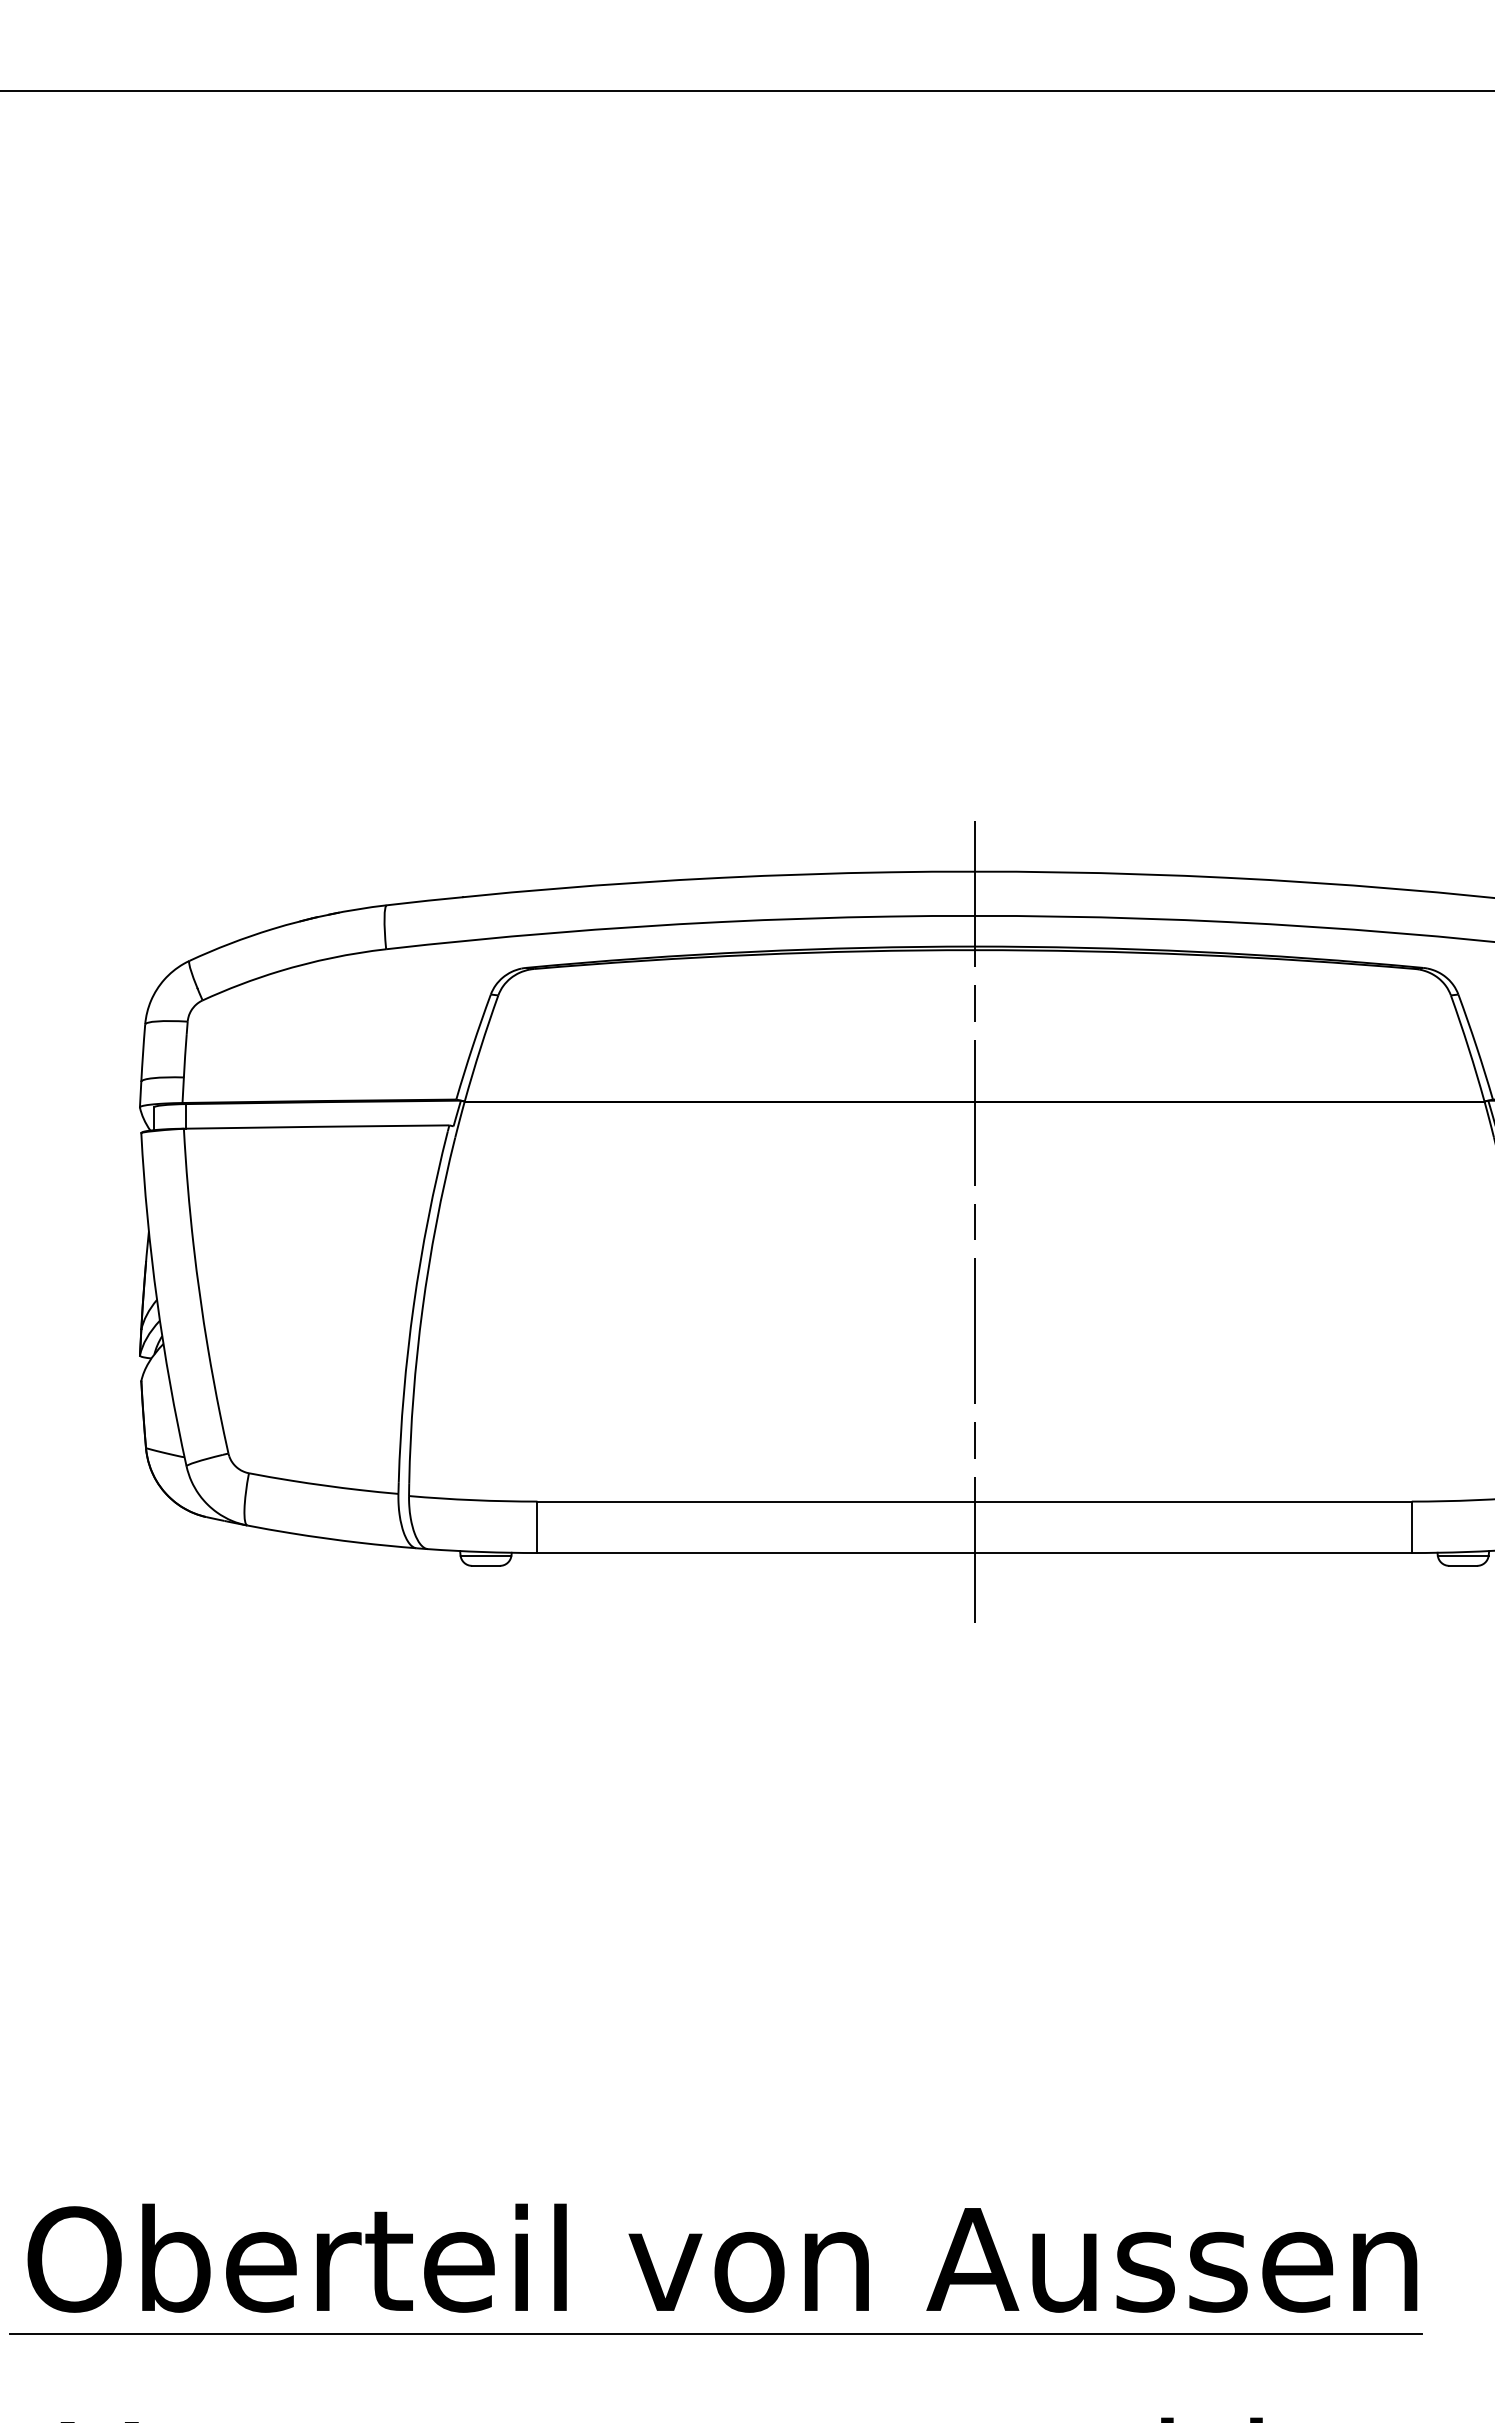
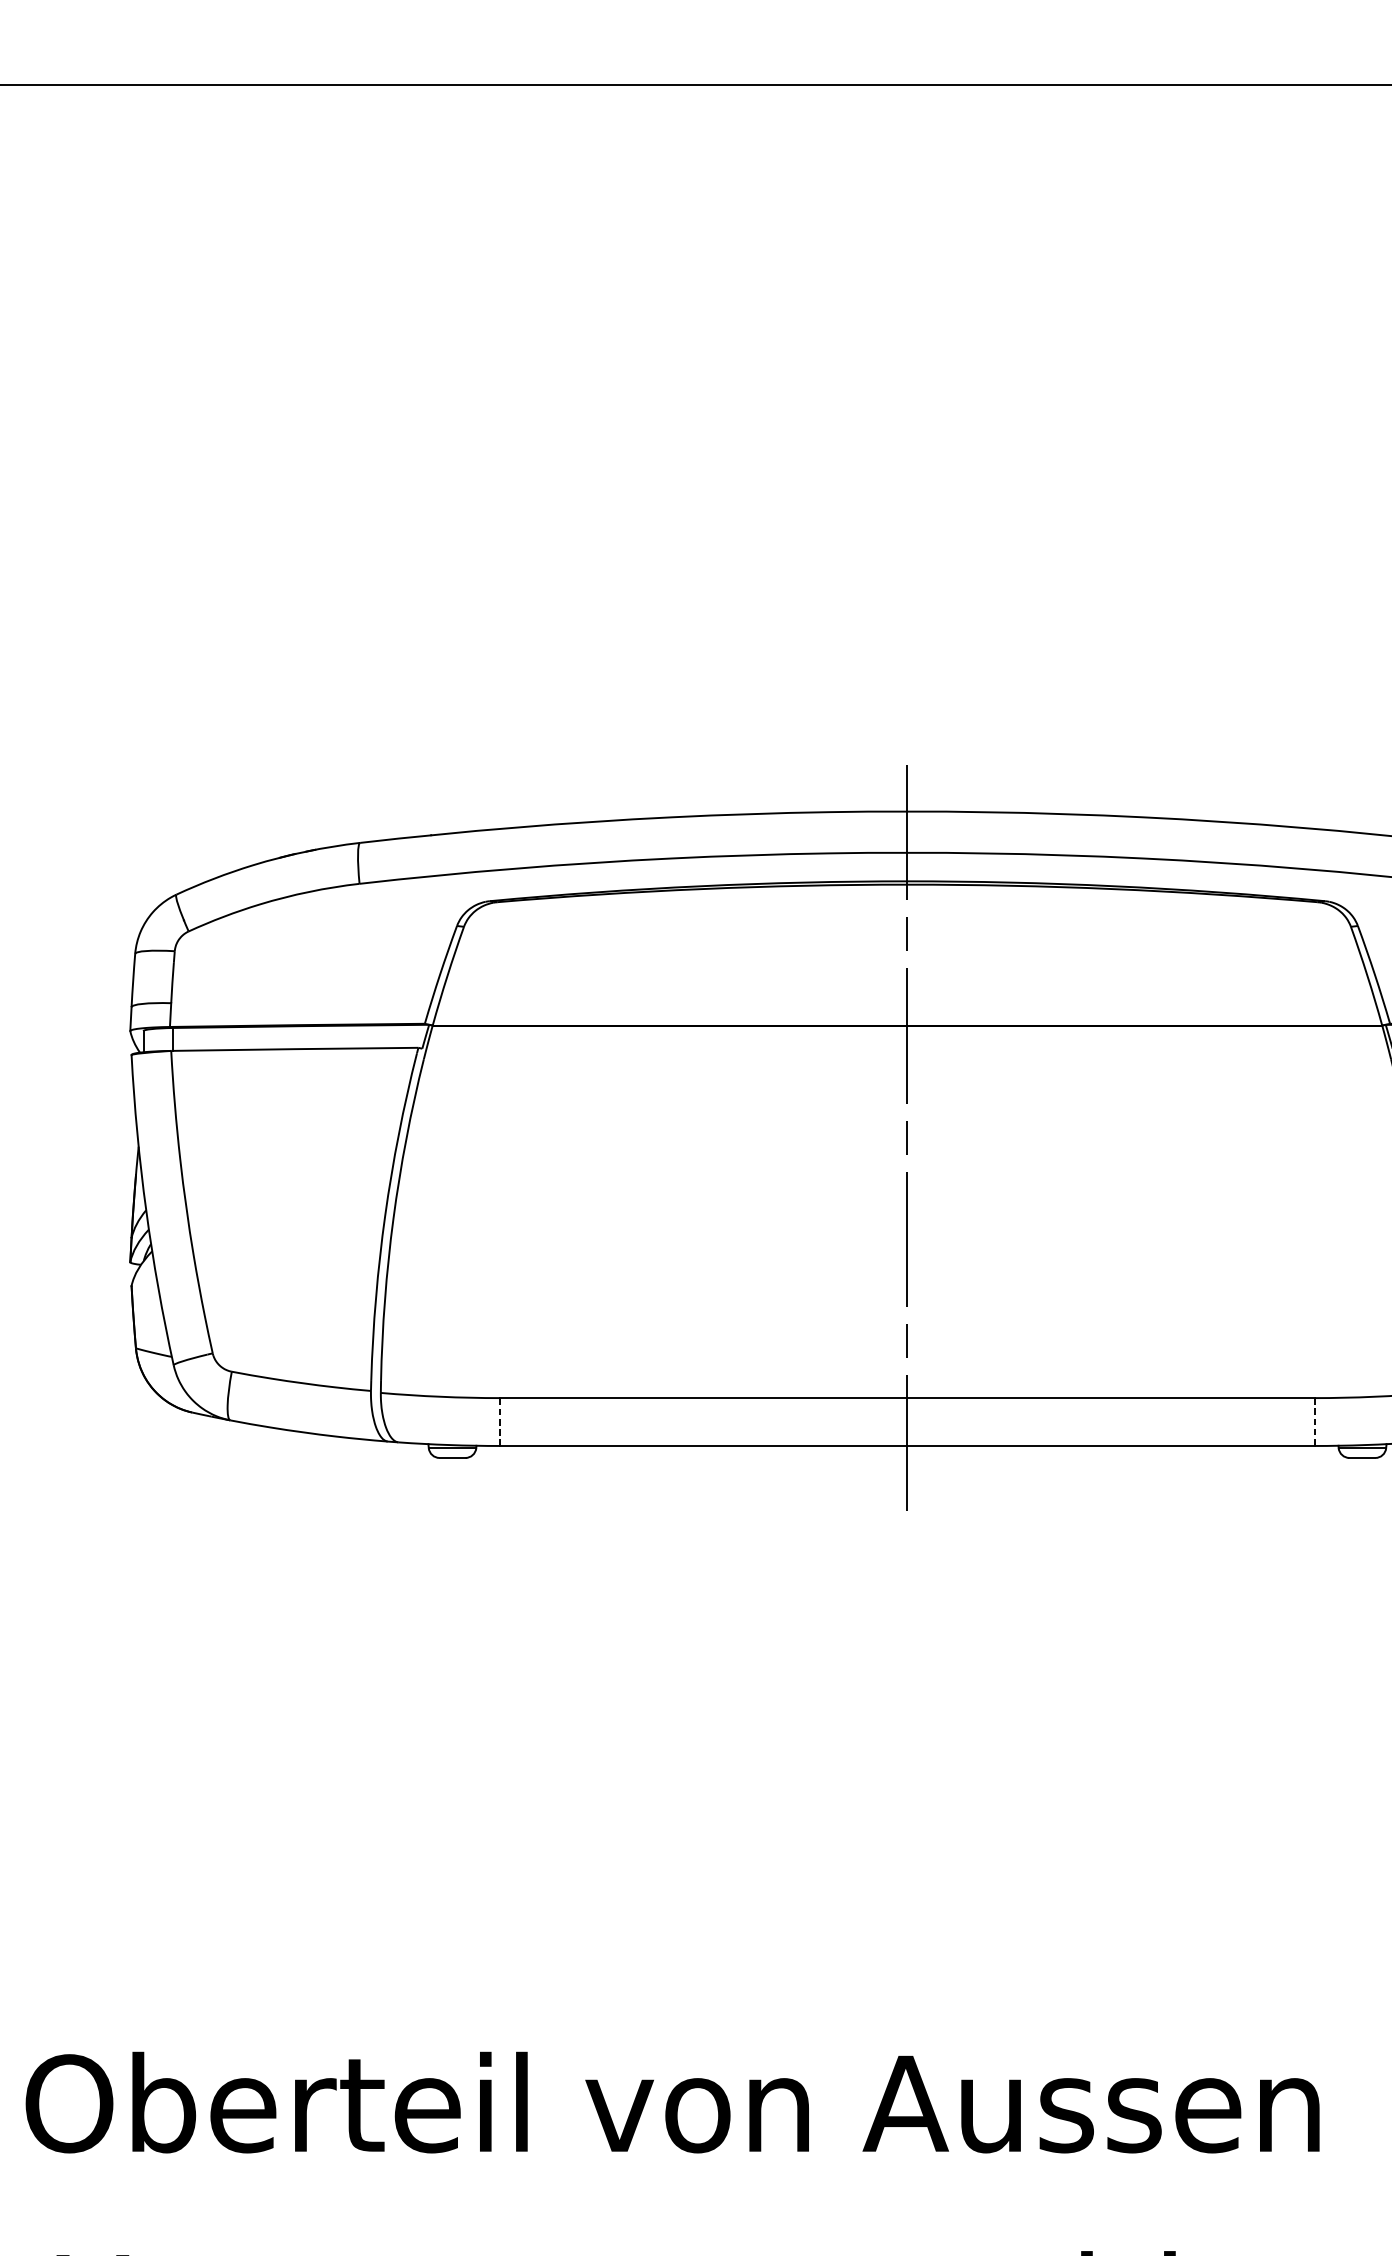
line: (537, 1527) -> (500, 1422), solid -> dashed
line: (1411, 1527) -> (1314, 1422), solid -> dashed
line: (716, 2334) -> (667, 2173), removed

